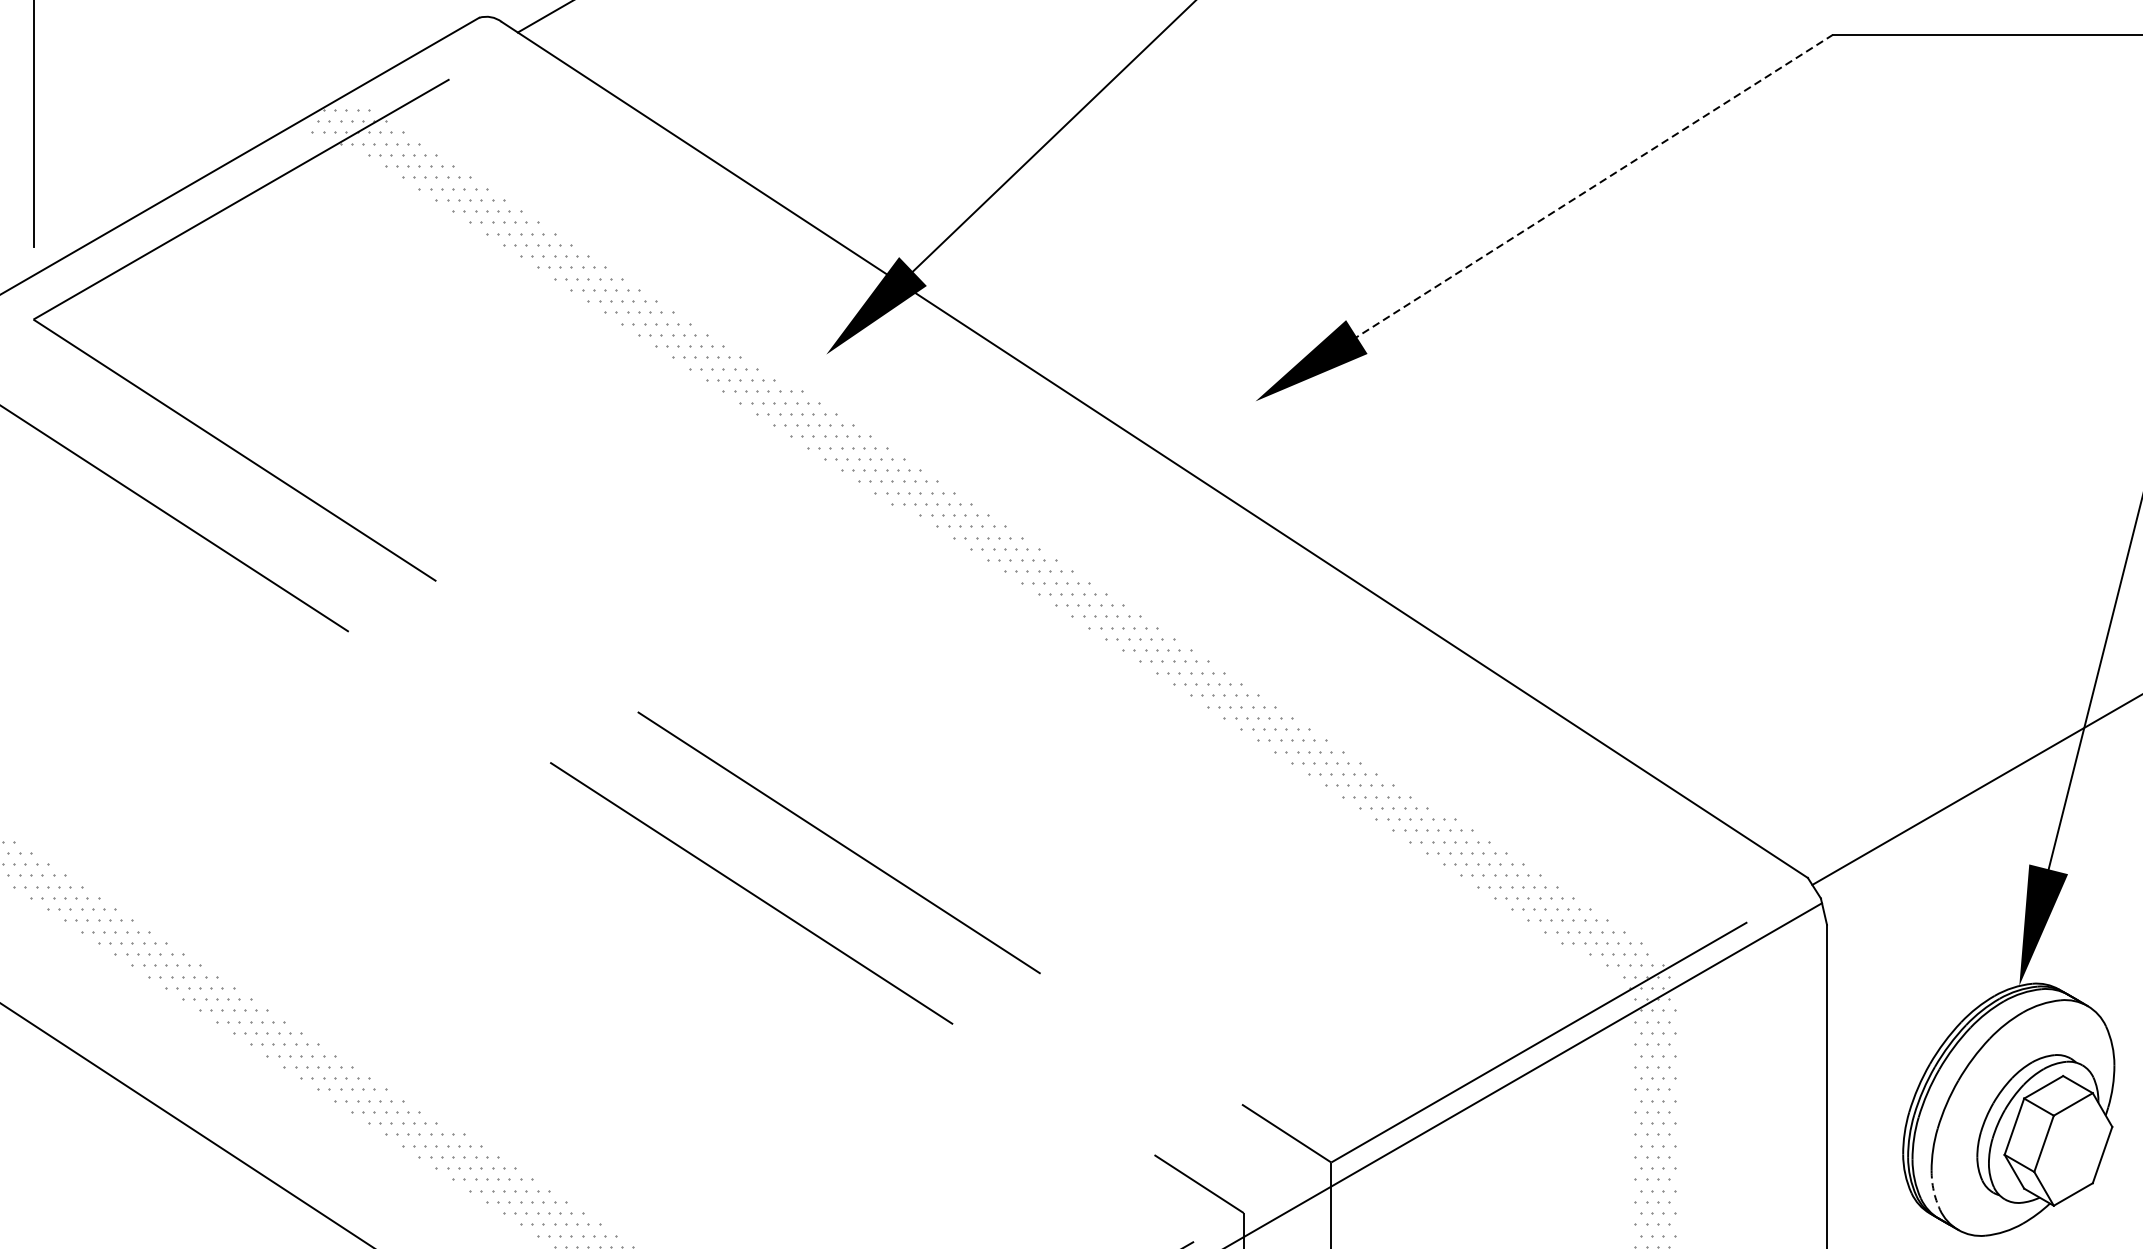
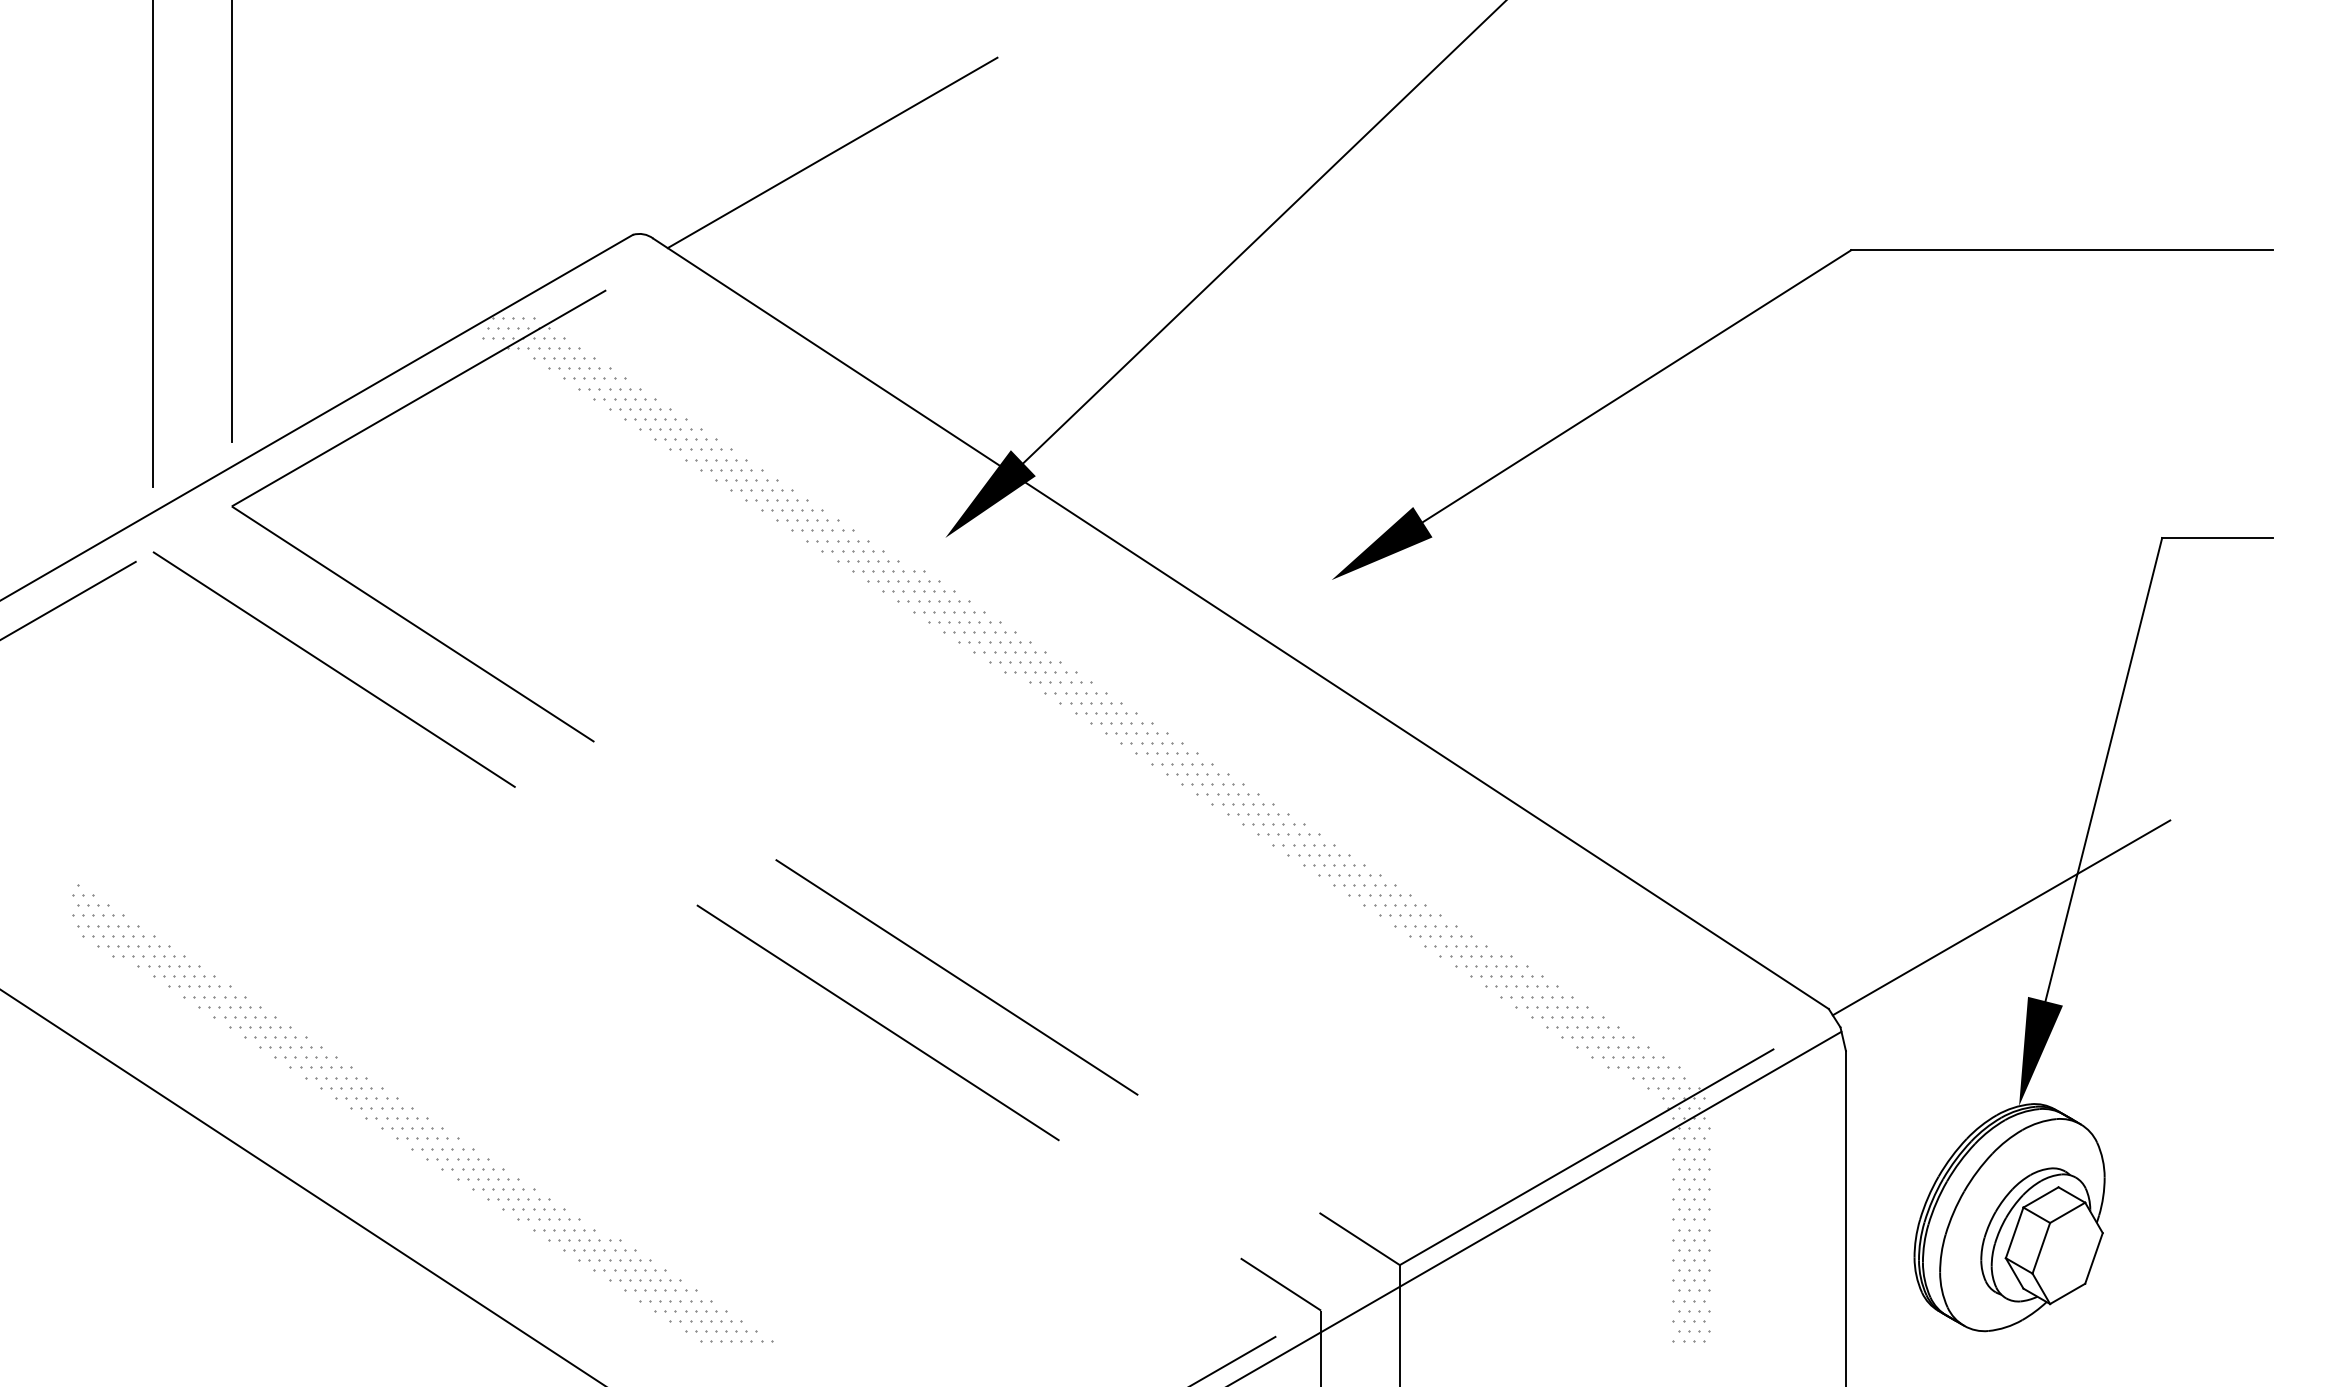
line: (1583, 194) -> (1626, 393), dashed -> solid
arc: (1934, 1190) -> (1942, 1290), dashed -> solid

